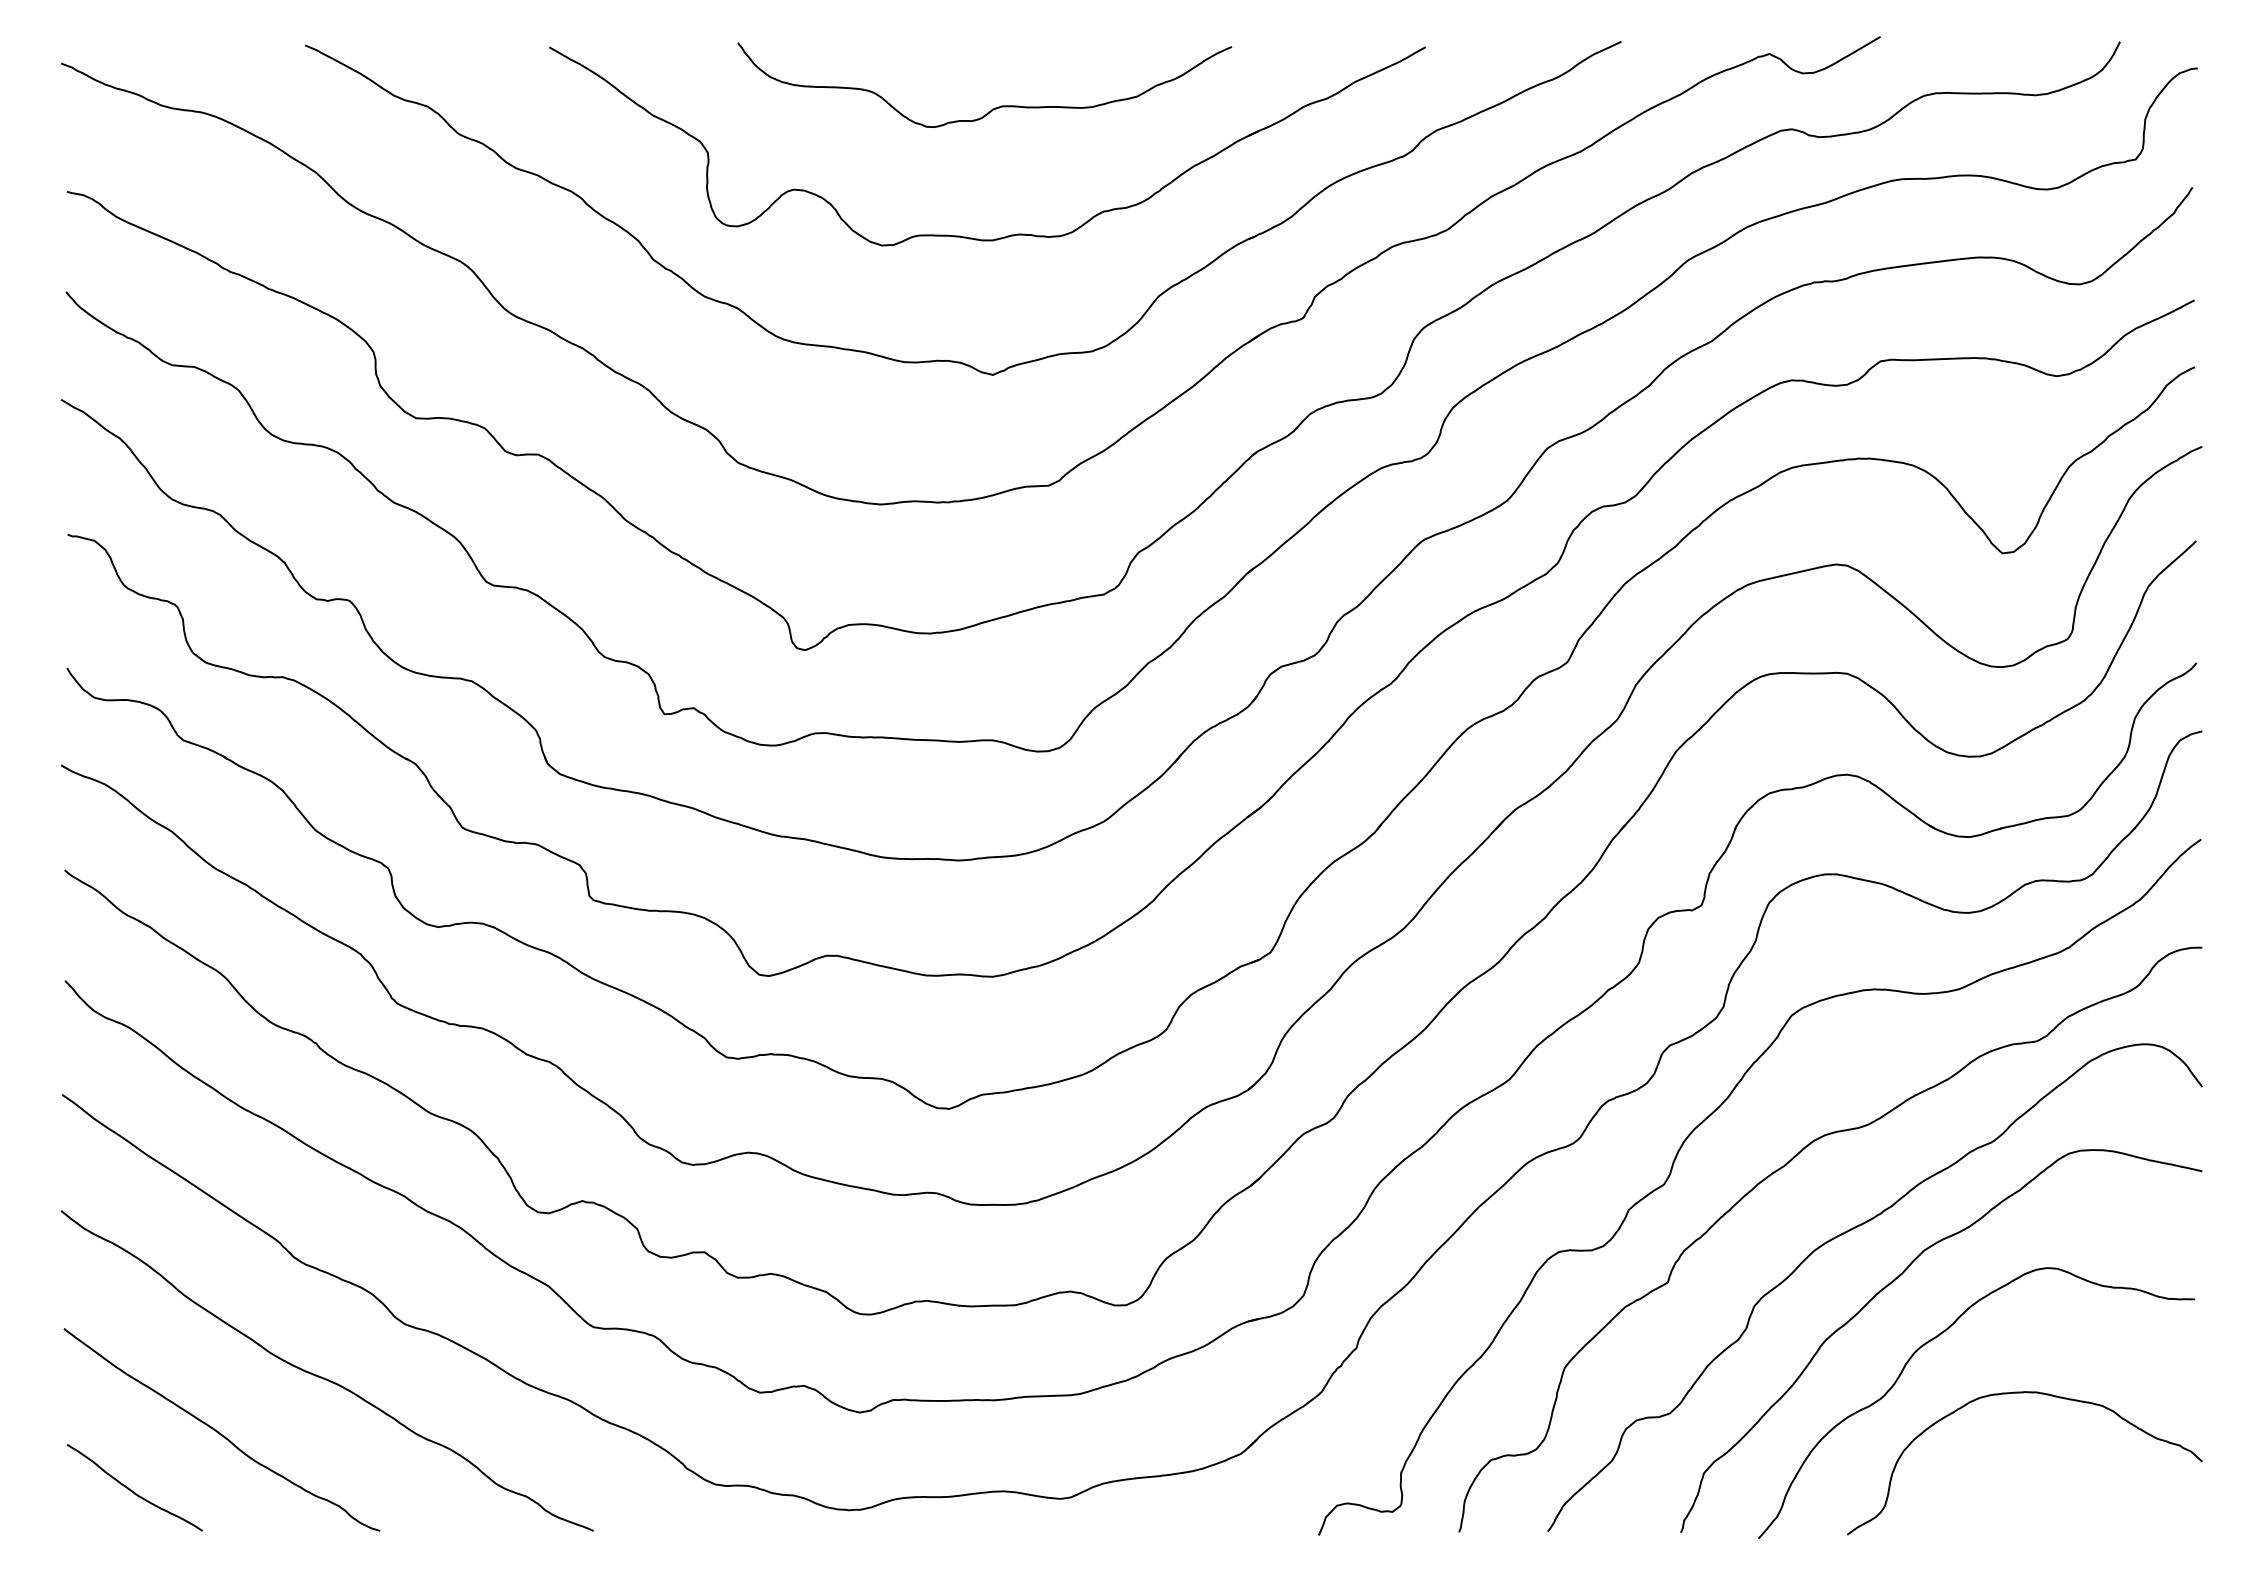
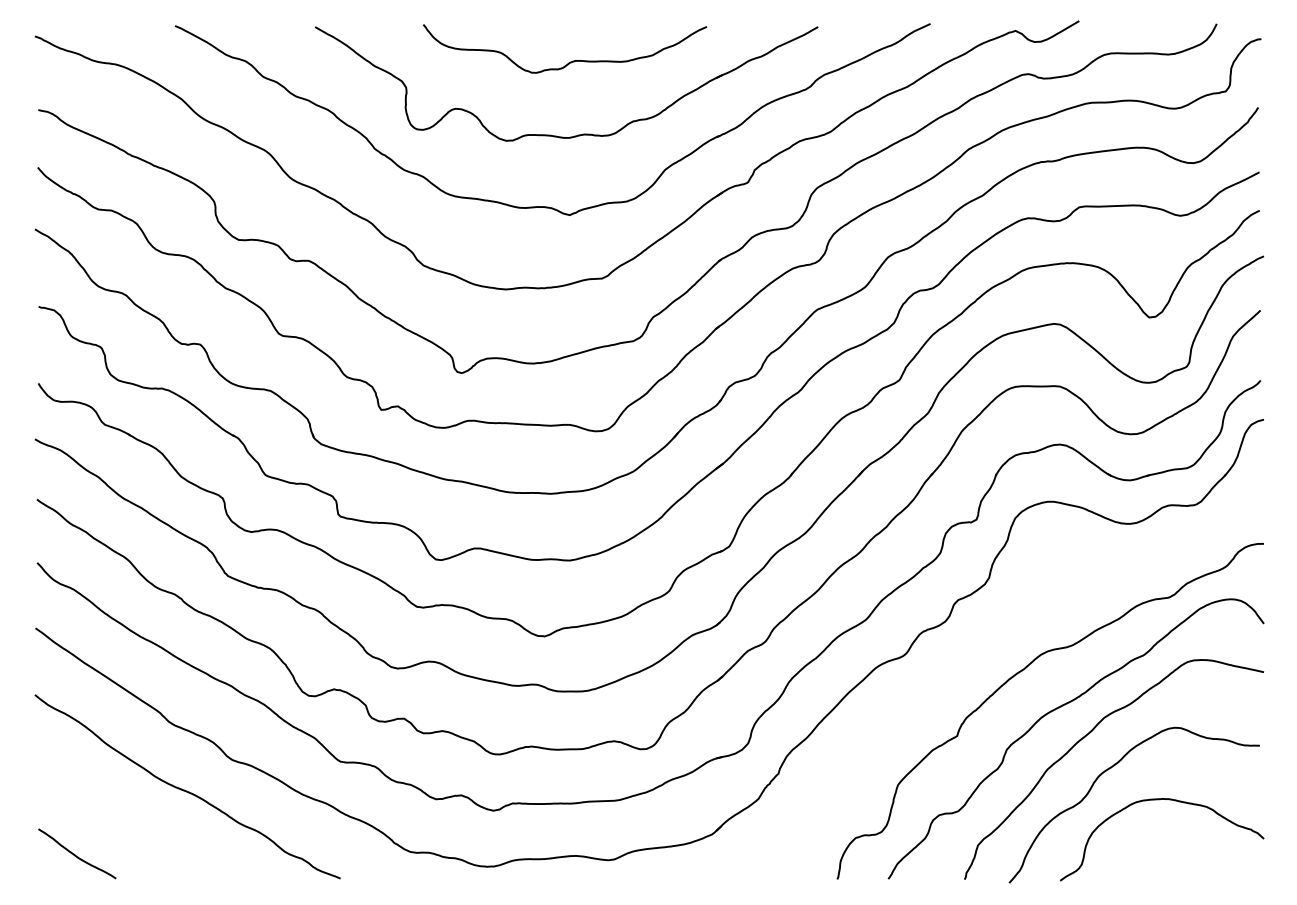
curve: (1706, 1121) -> (979, 643), removed
curve: (220, 1431) -> (126, 821), removed

